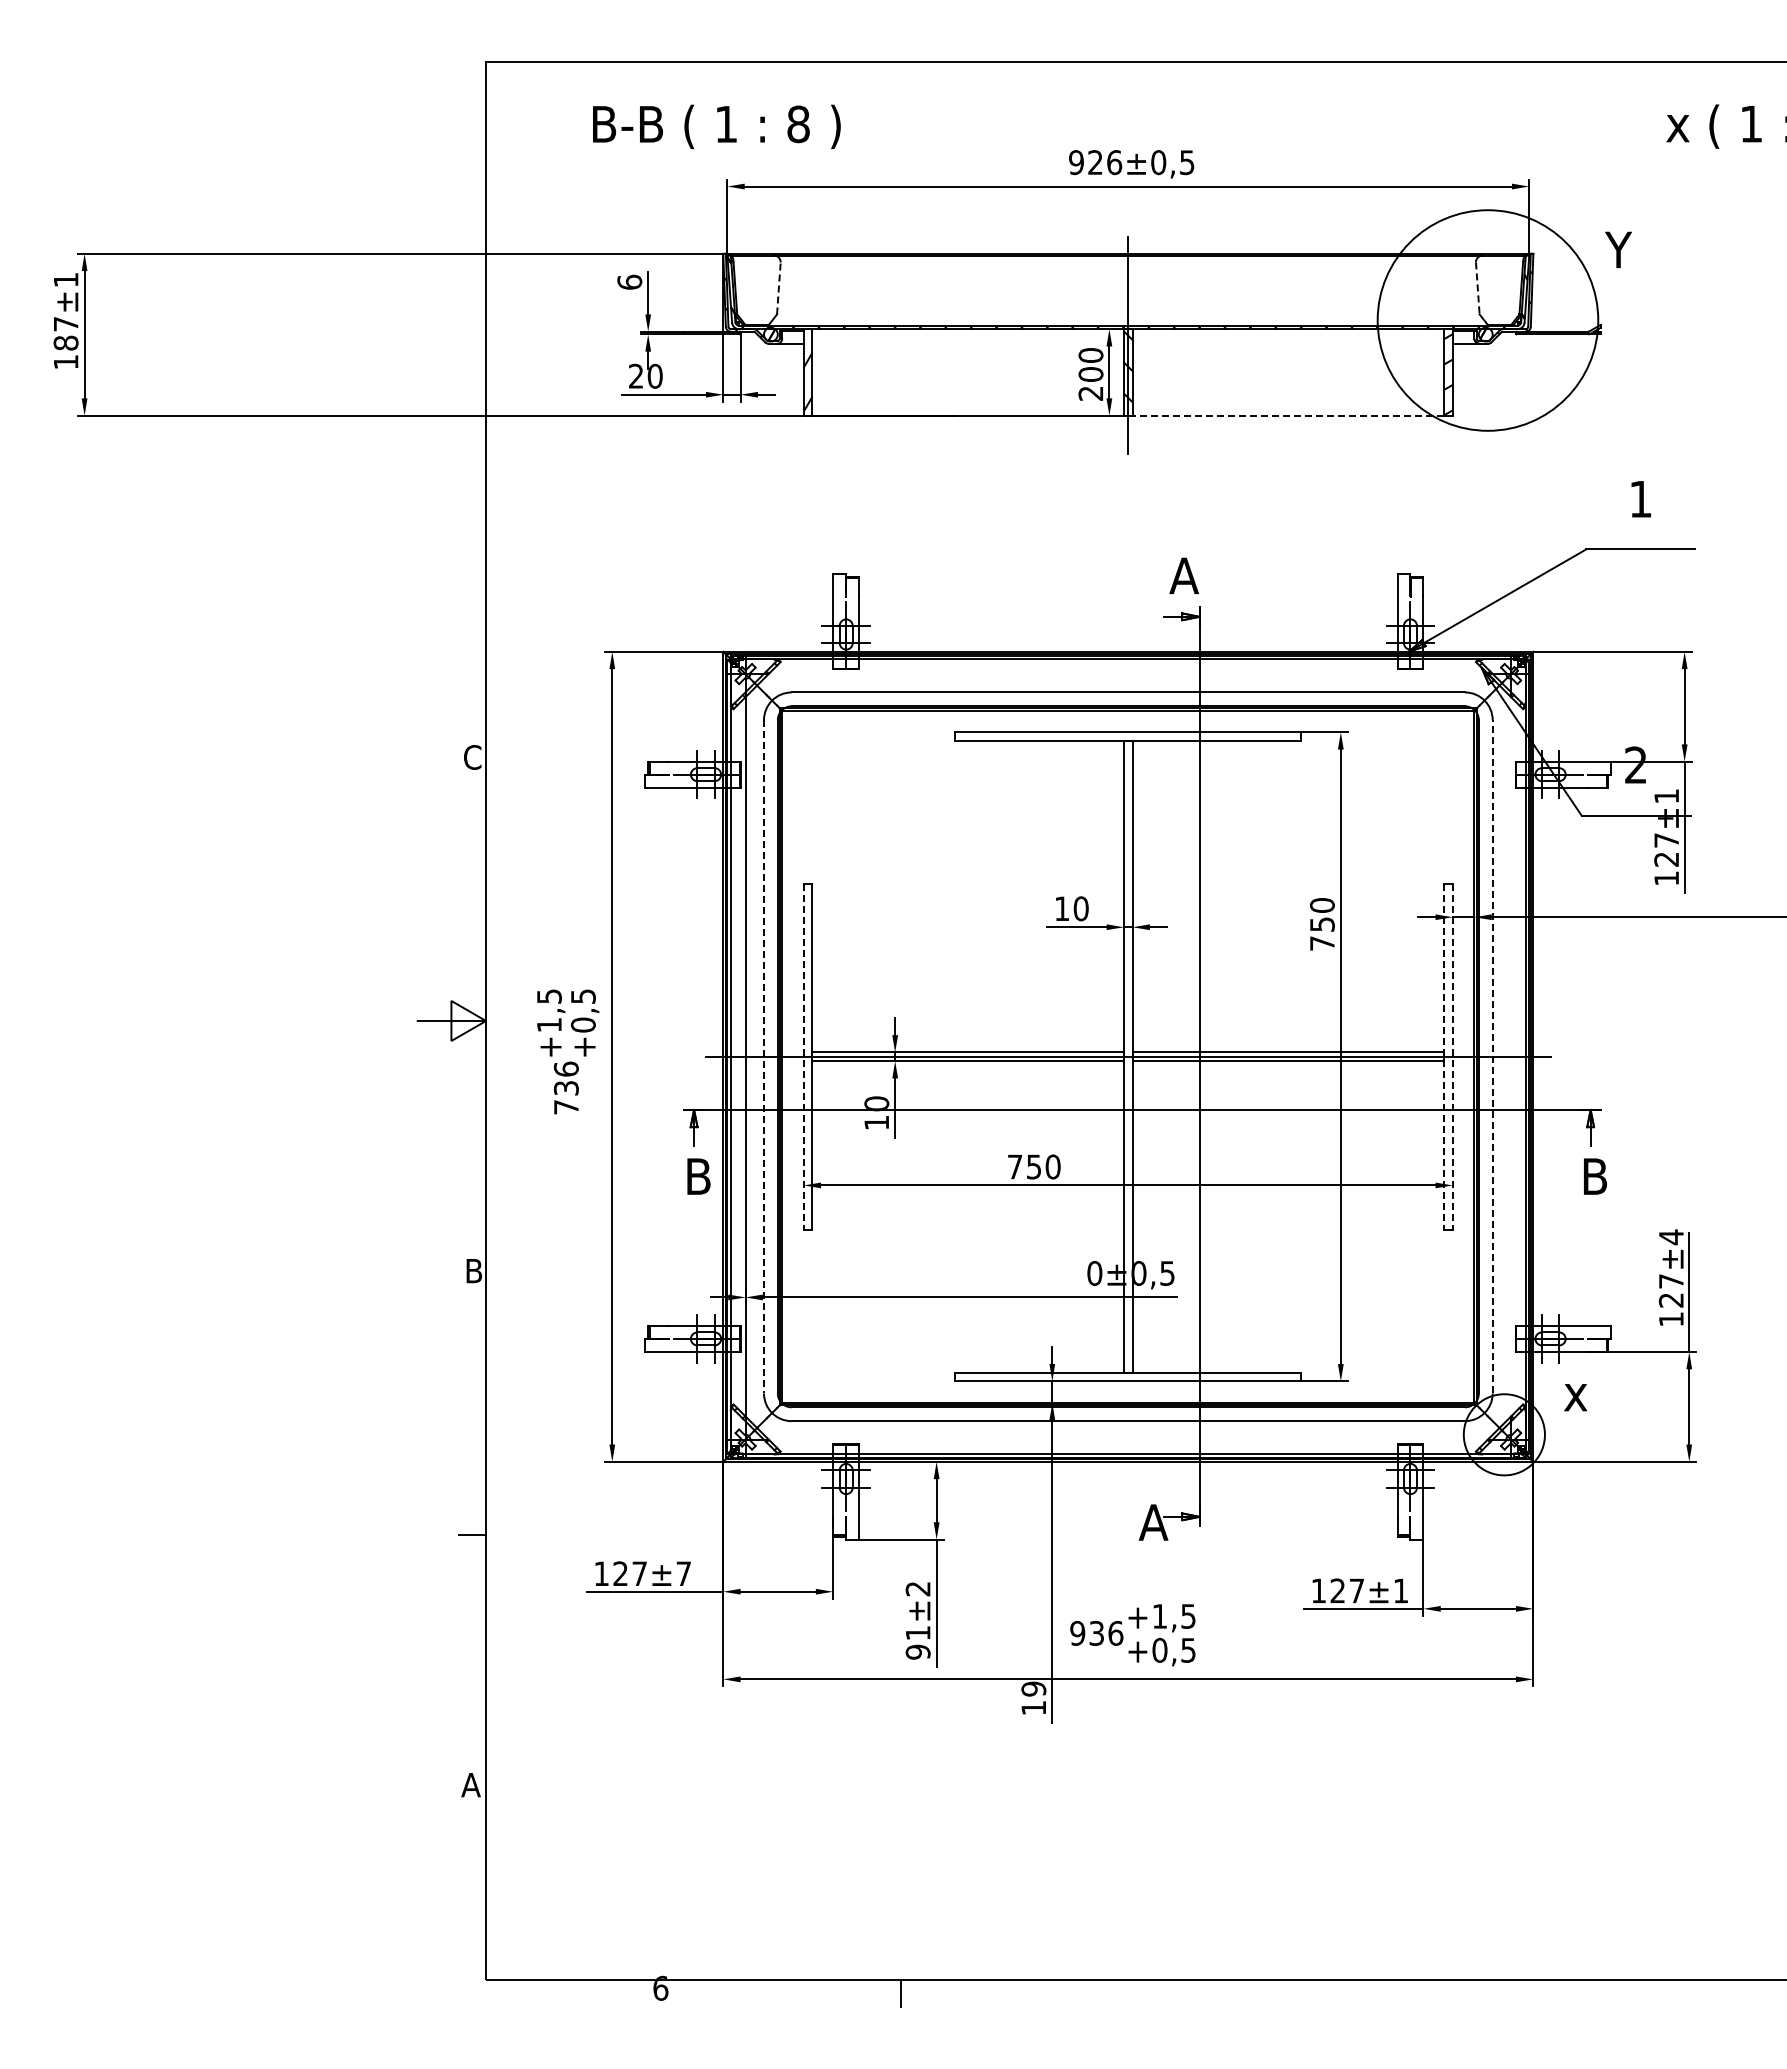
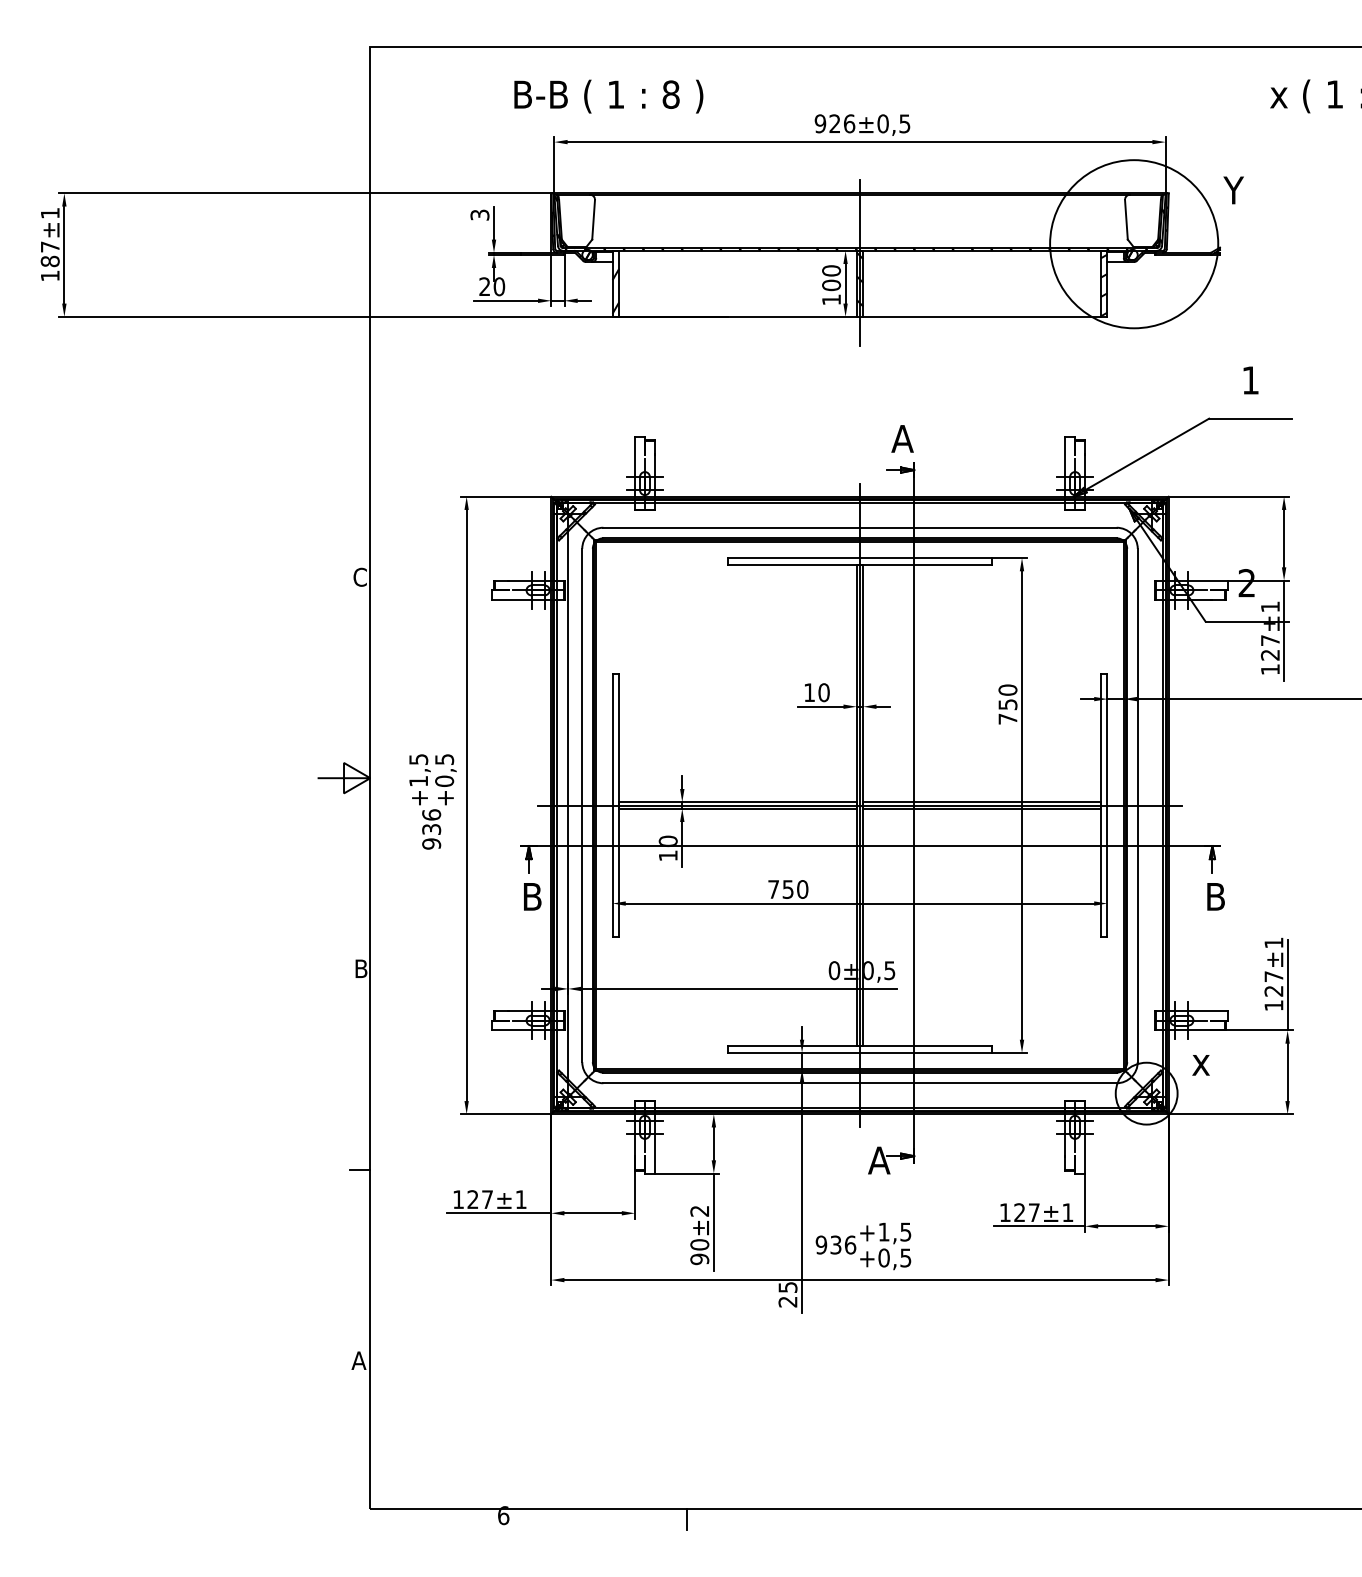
text: (716, 126) -> (608, 96), moved
text: (629, 281) -> (479, 214), 6 -> 3
line: (778, 287) -> (593, 219), dashed -> solid
line: (1477, 288) -> (1126, 219), dashed -> solid
text: (1090, 393) -> (831, 299), 200 -> 100
line: (1288, 415) -> (982, 316), dashed -> solid
line: (763, 1056) -> (581, 805), dashed -> solid
line: (1128, 1056) -> (860, 805), added
line: (1492, 1056) -> (1137, 805), dashed -> solid
line: (803, 1057) -> (612, 806), dashed -> solid
line: (1444, 1057) -> (1101, 806), dashed -> solid
line: (1452, 1057) -> (1107, 806), dashed -> solid
text: (565, 1106) -> (430, 843), 736 -> 936
text: (1671, 1237) -> (1274, 943), ±4 -> ±1
text: (683, 1573) -> (520, 1199), ±7 -> ±1
text: (917, 1632) -> (699, 1244), 91 -> 90
text: (1033, 1698) -> (787, 1294), 19 -> 25

